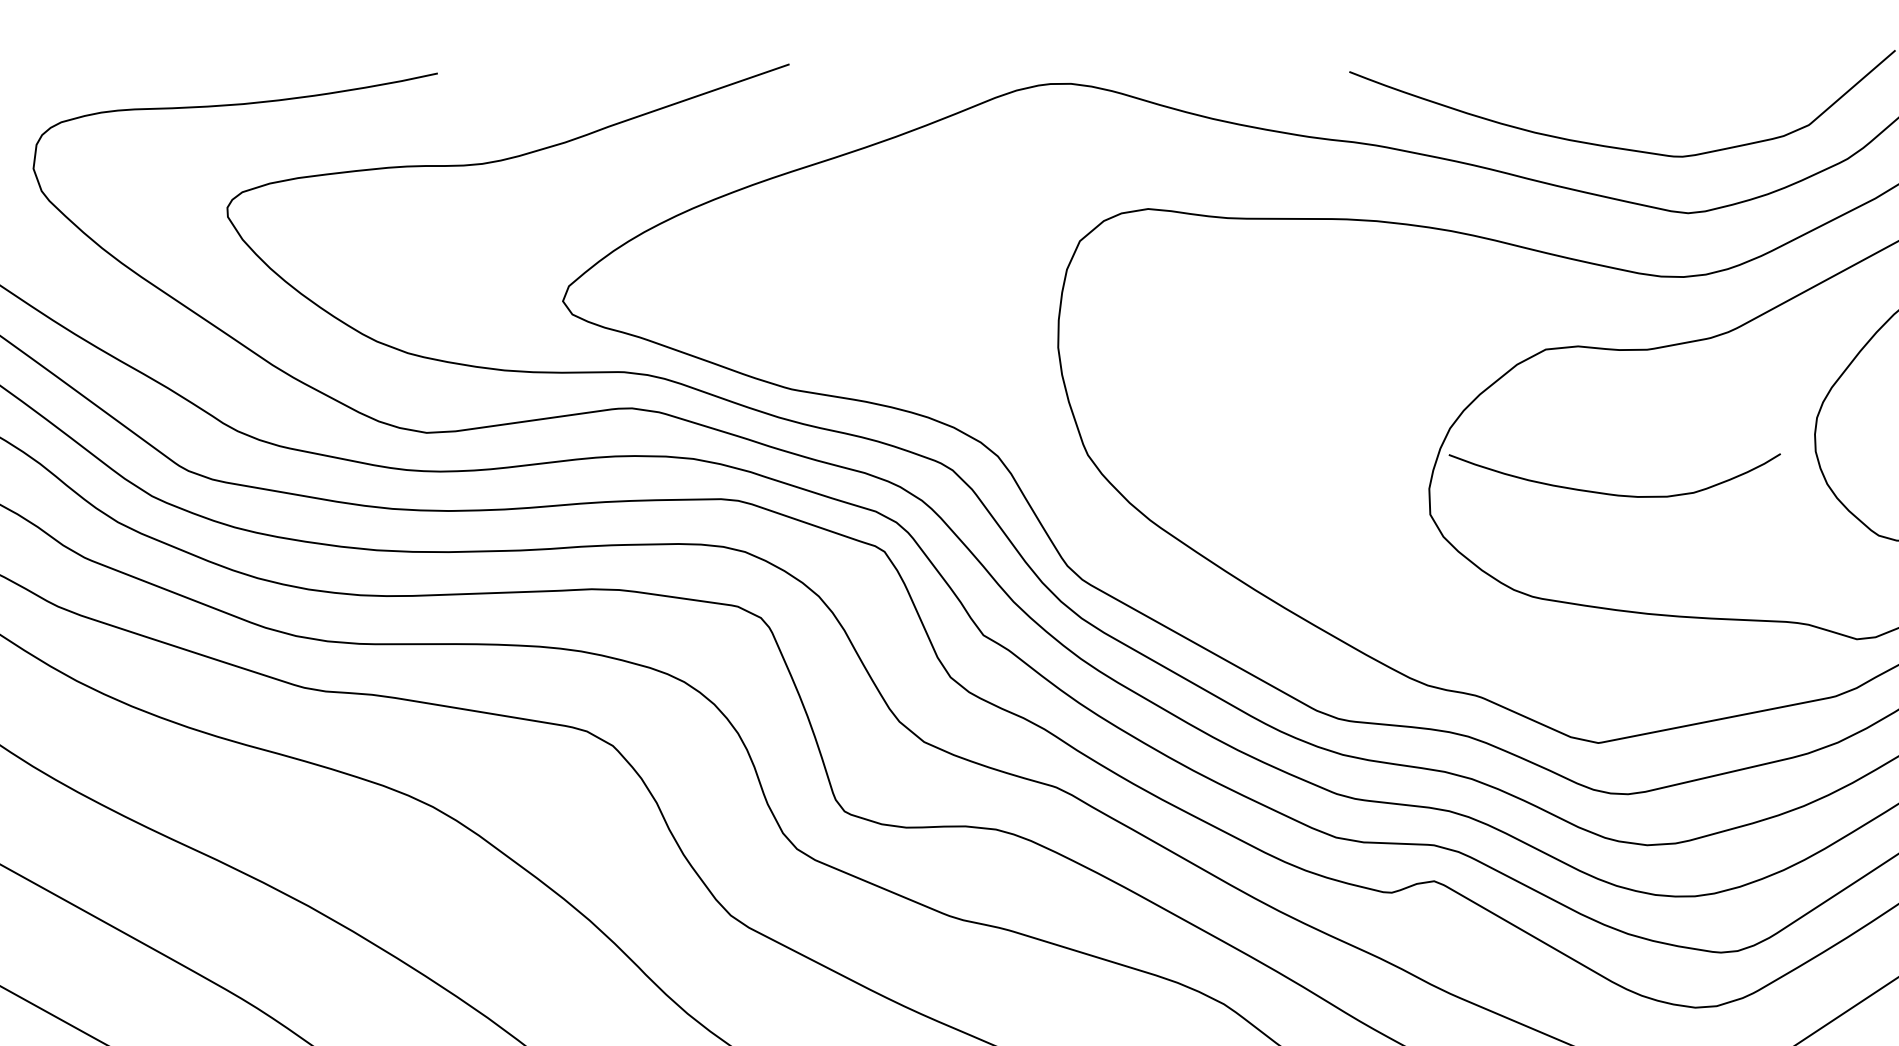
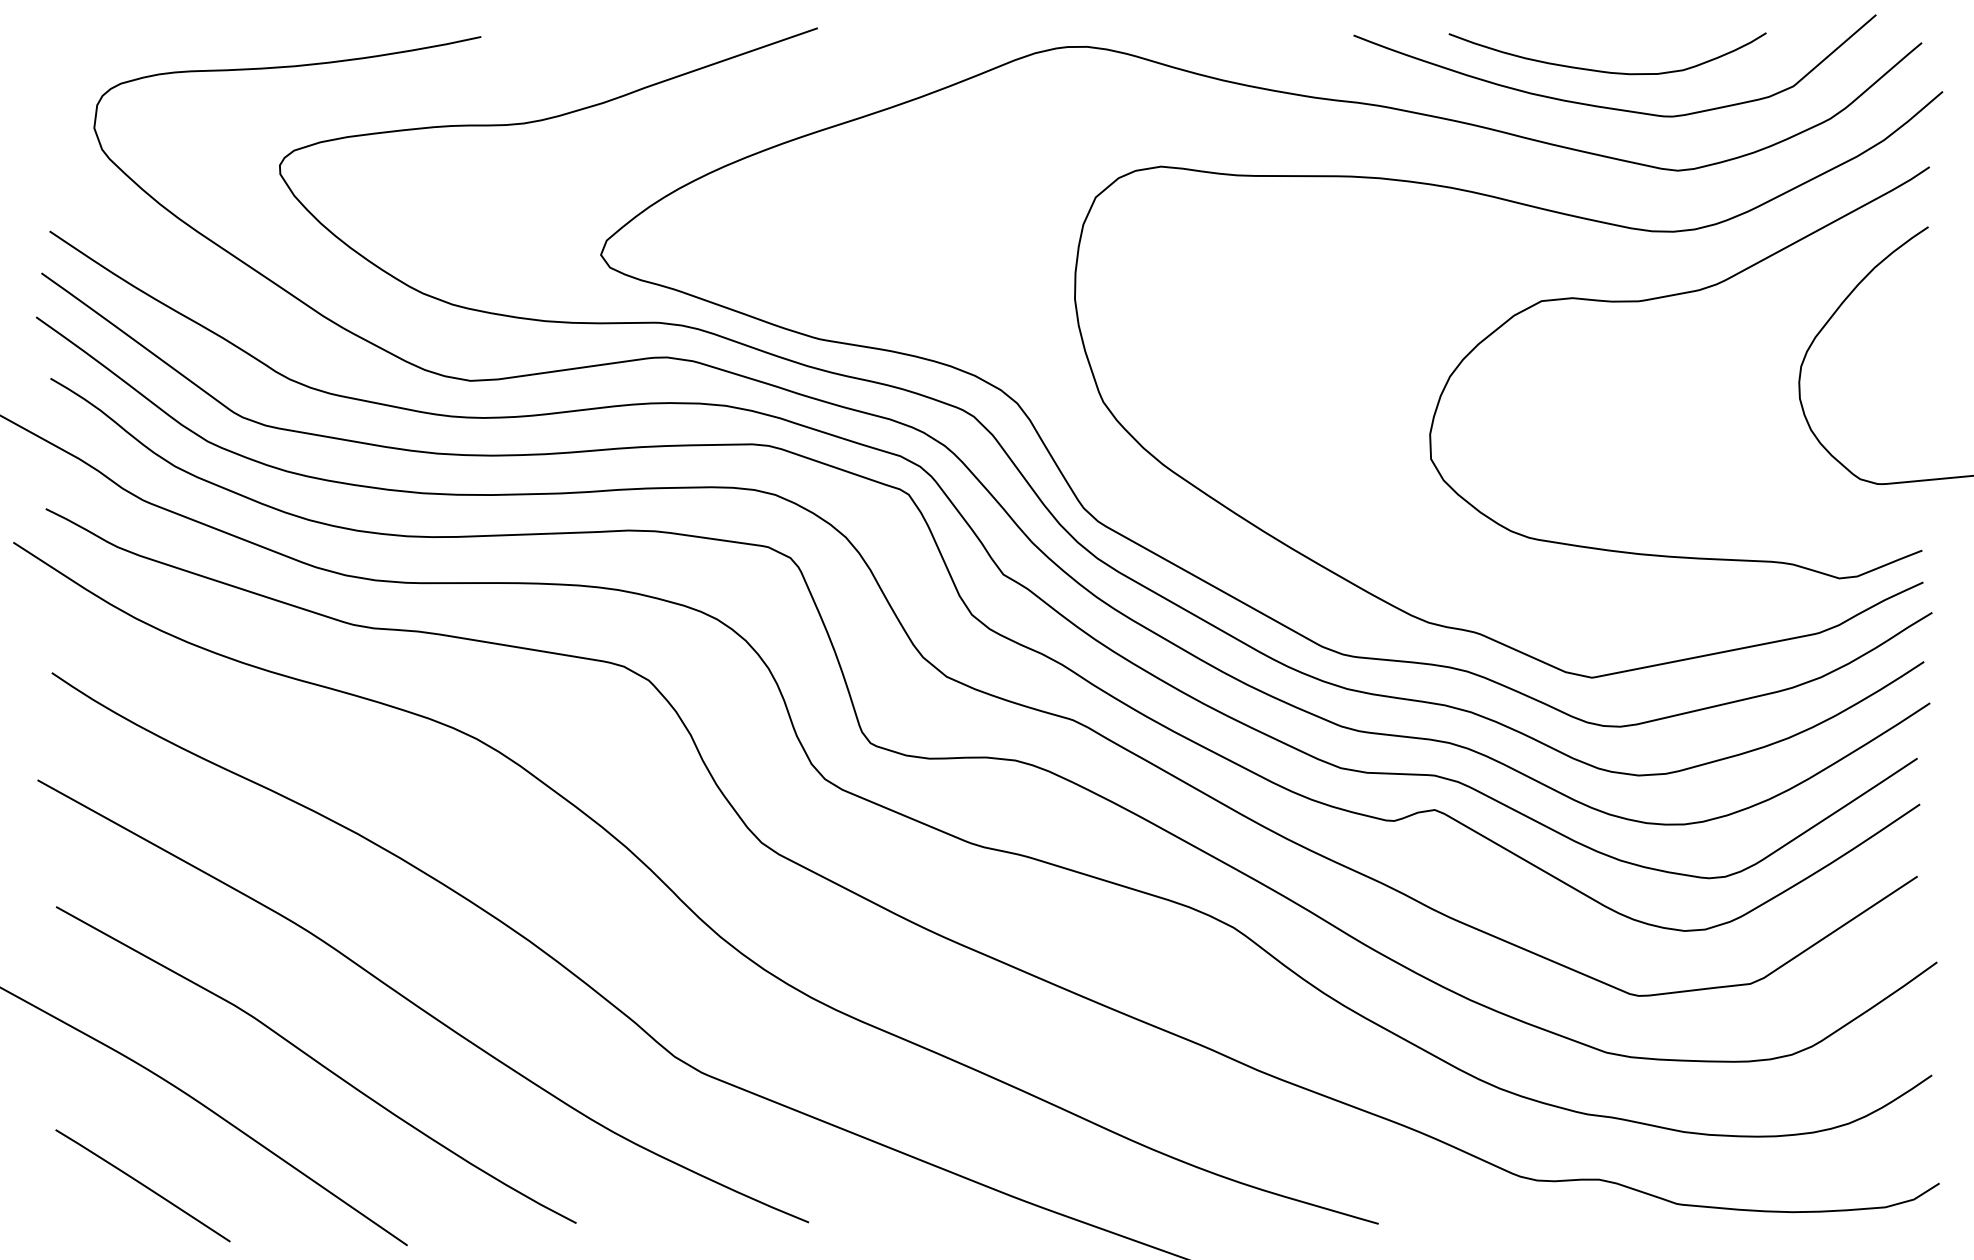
curve: (1609, 493) -> (1602, 70), moved

